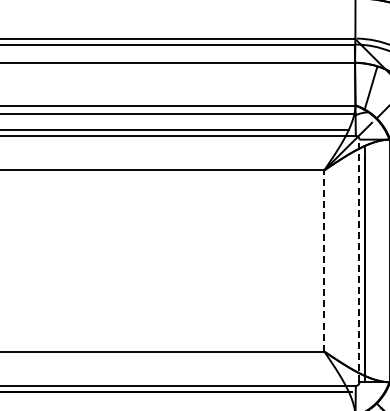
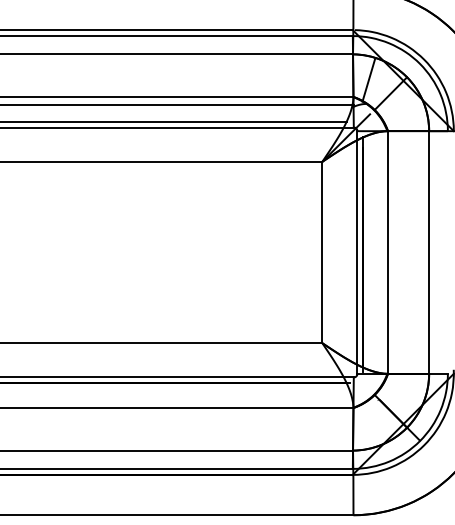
line: (324, 260) -> (322, 252), dashed -> solid
line: (359, 260) -> (357, 252), dashed -> solid

